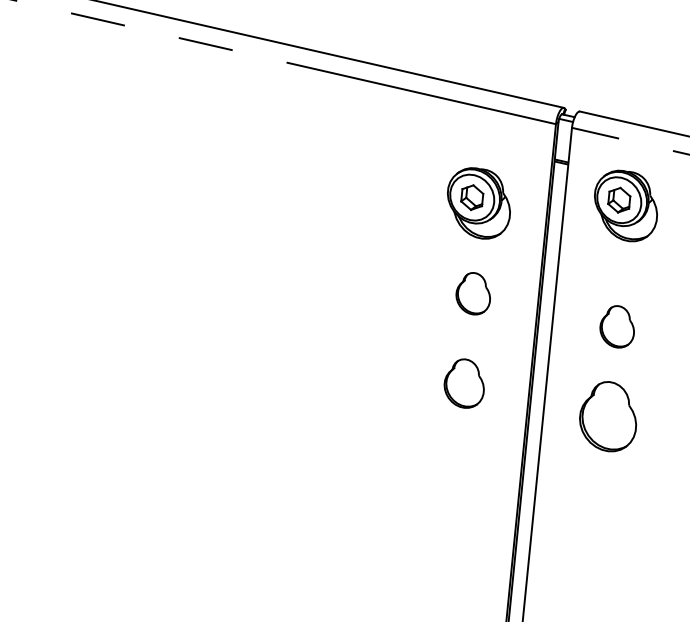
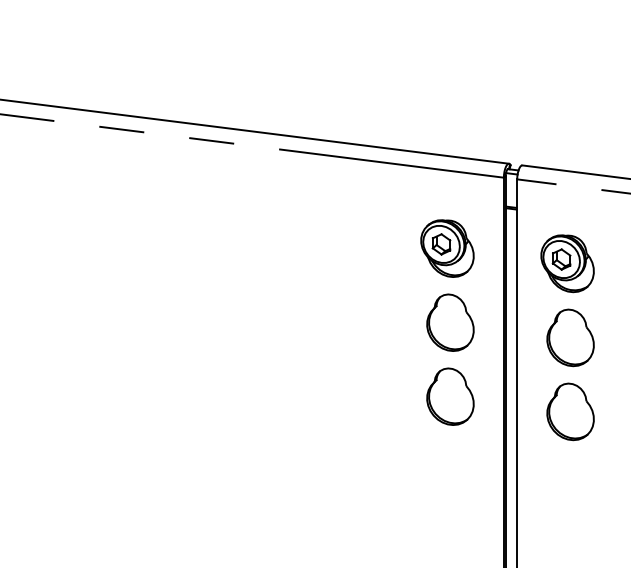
part: (625, 205) -> (567, 263), moved
part: (473, 293) -> (450, 322), size x1.67
part: (617, 326) -> (570, 337), size x1.67
part: (464, 383) -> (450, 396), size x1.43

